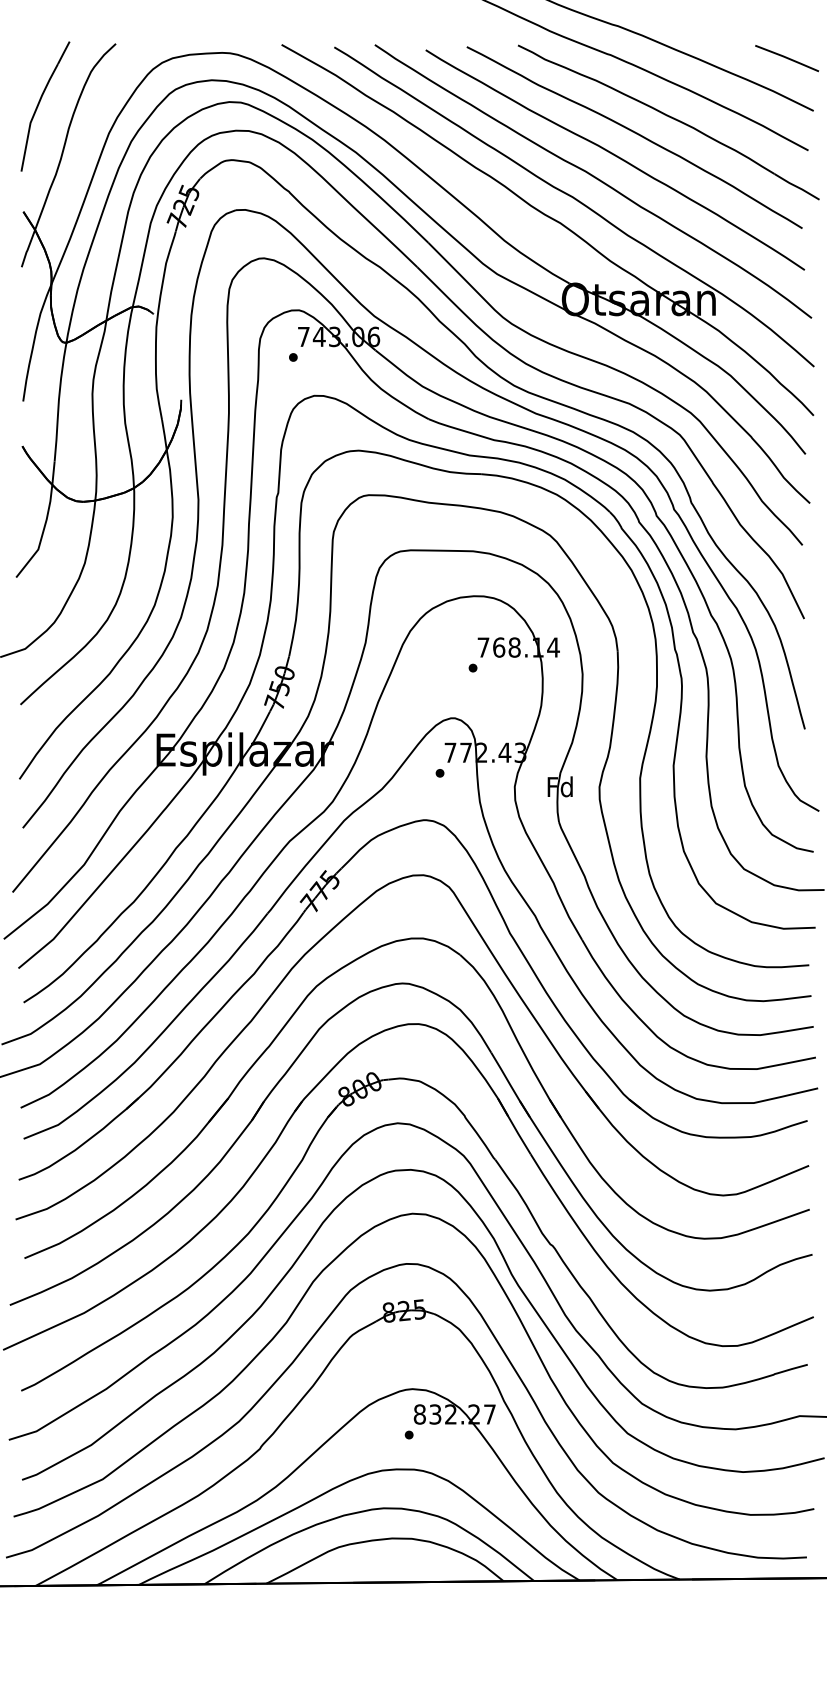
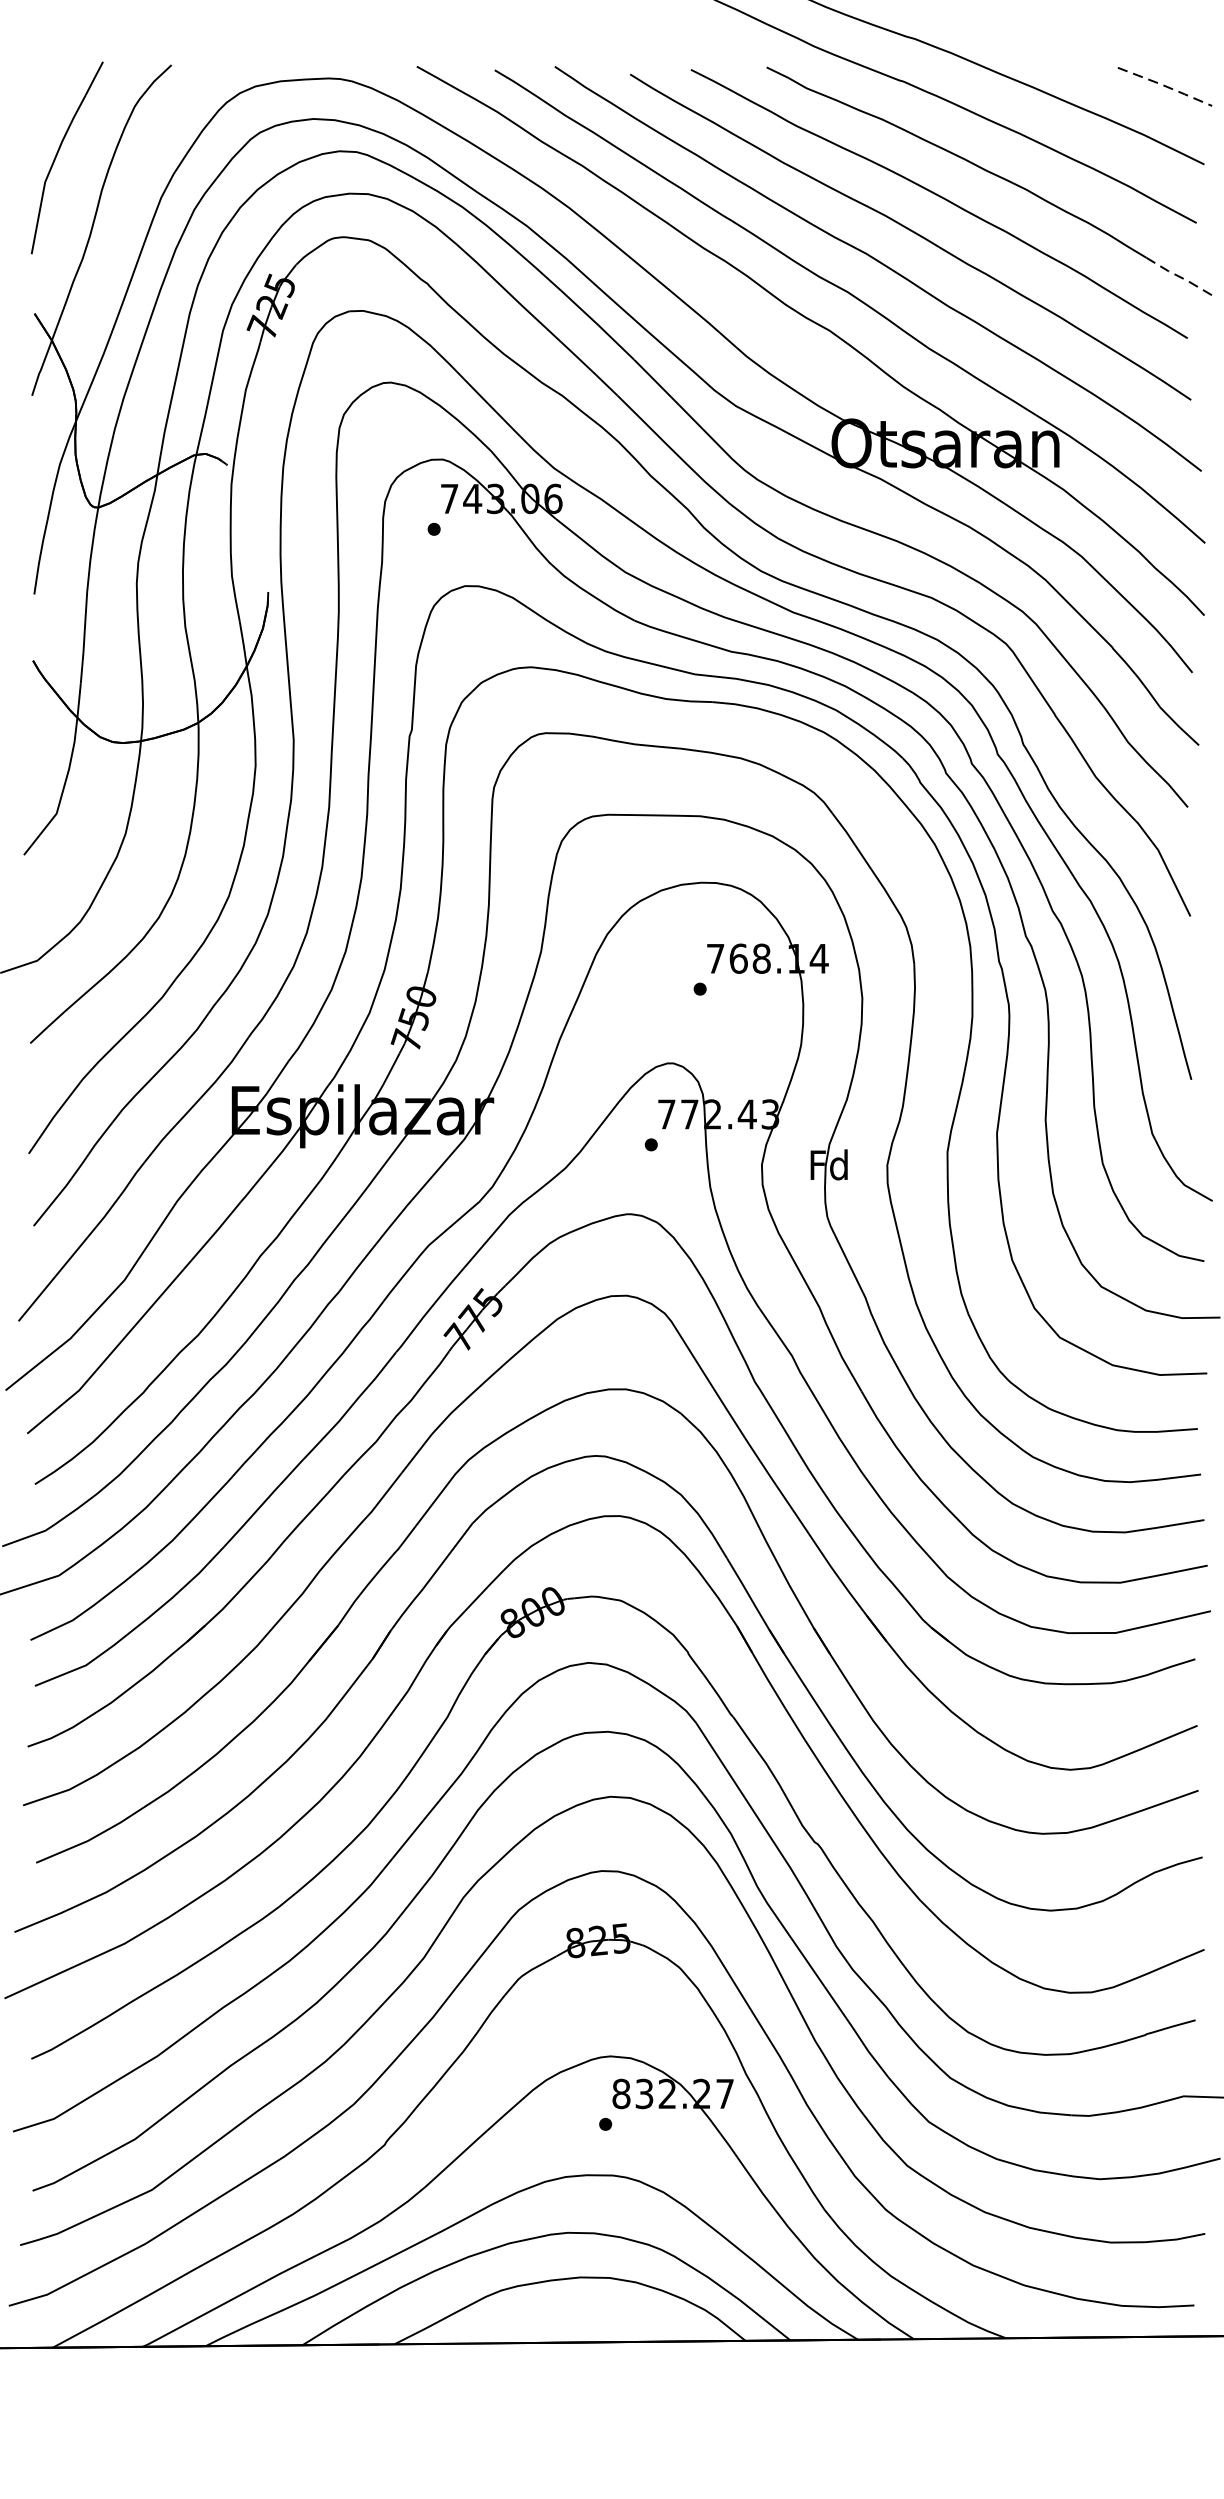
line: (787, 58) -> (1165, 86), solid -> dashed
line: (797, 186) -> (1180, 276), solid -> dashed

